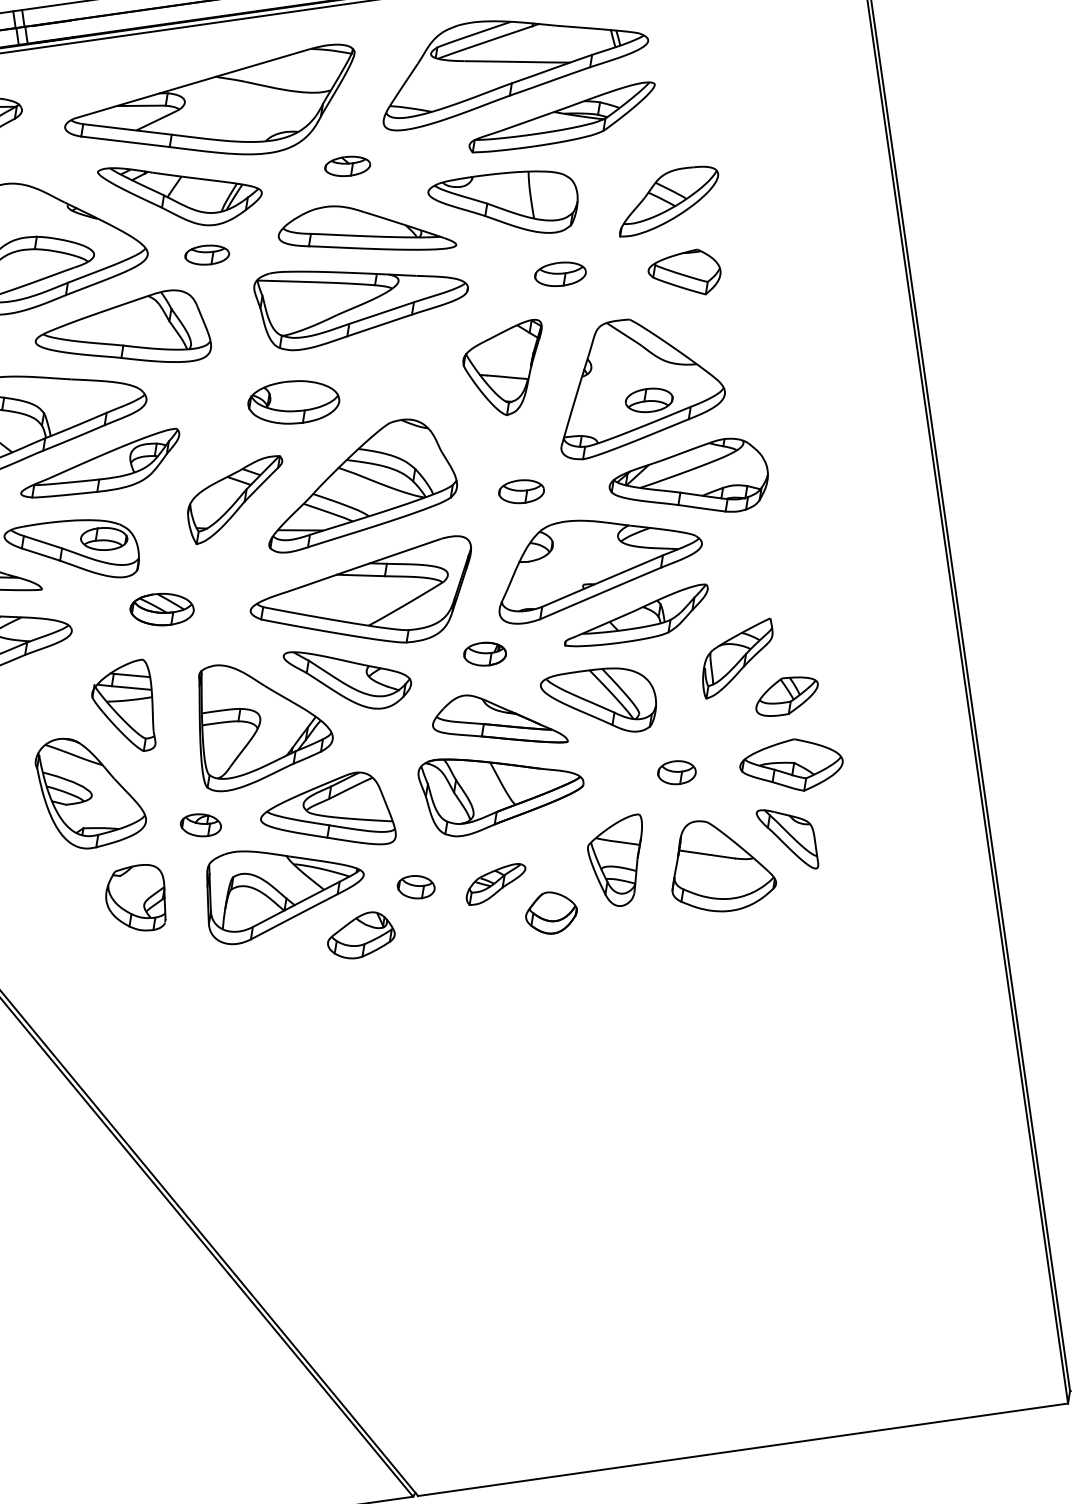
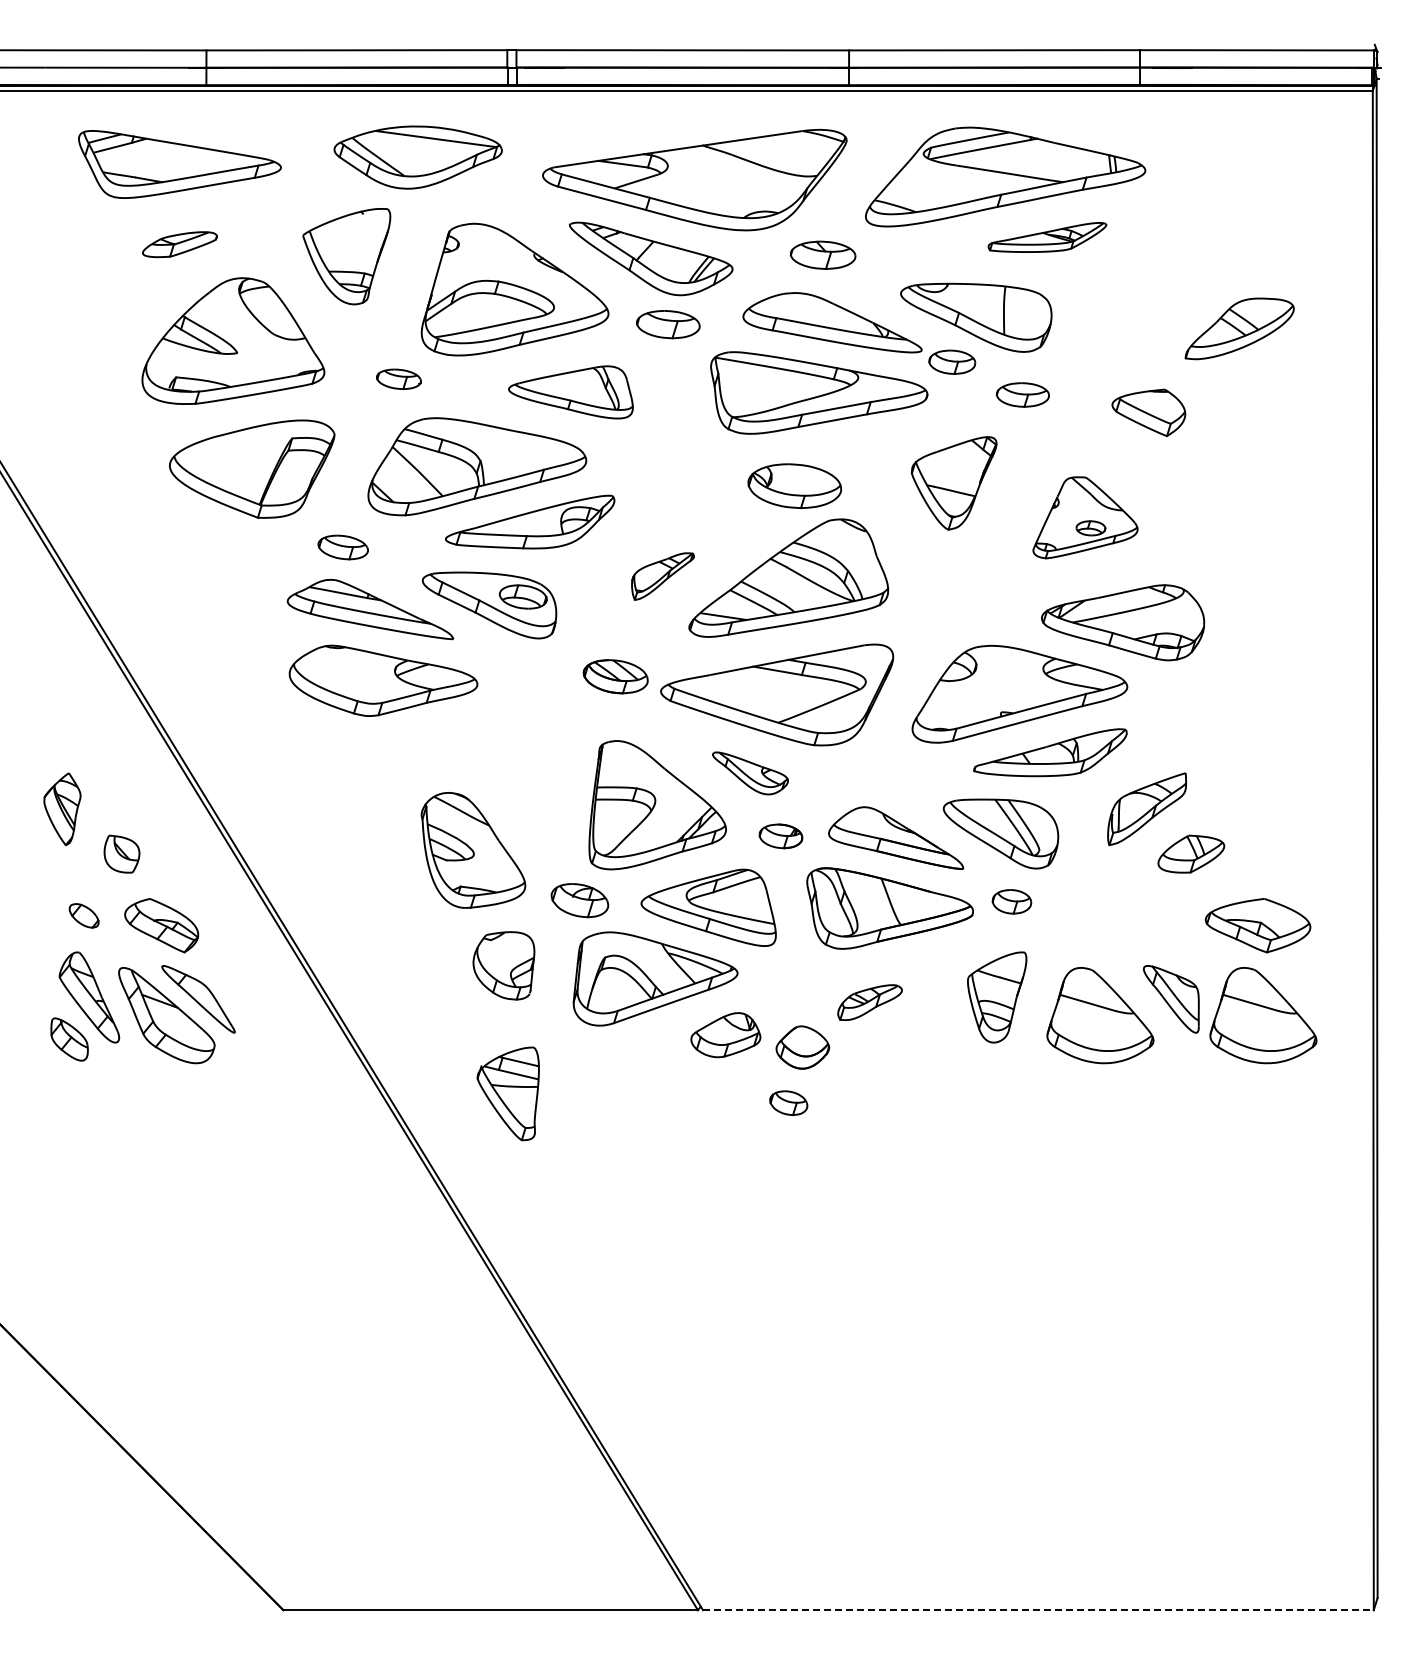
part: (562, 118) -> (1047, 237), size x0.6
part: (347, 165) -> (823, 254), size x1.4
part: (668, 200) -> (1239, 328), moved
part: (207, 254) -> (668, 324), size x1.4
part: (121, 334) -> (570, 392), size x0.7
part: (638, 384) -> (1085, 517), size x0.6
part: (293, 402) -> (794, 486), moved
part: (521, 490) -> (952, 361), moved
part: (236, 499) -> (662, 576), size x0.6
part: (161, 609) -> (615, 676), moved
part: (484, 654) -> (780, 836), moved
part: (348, 678) -> (750, 773), size x0.6
part: (123, 707) -> (507, 1093), moved
part: (791, 766) -> (1257, 925), moved
part: (676, 772) -> (1011, 901), moved
part: (200, 825) -> (579, 900), size x1.4
part: (879, 842) -> (1263, 1015), added
part: (416, 887) -> (788, 1103), moved
part: (551, 912) -> (802, 1047), moved
line: (743, 1450) -> (1038, 1610), solid -> dashed

